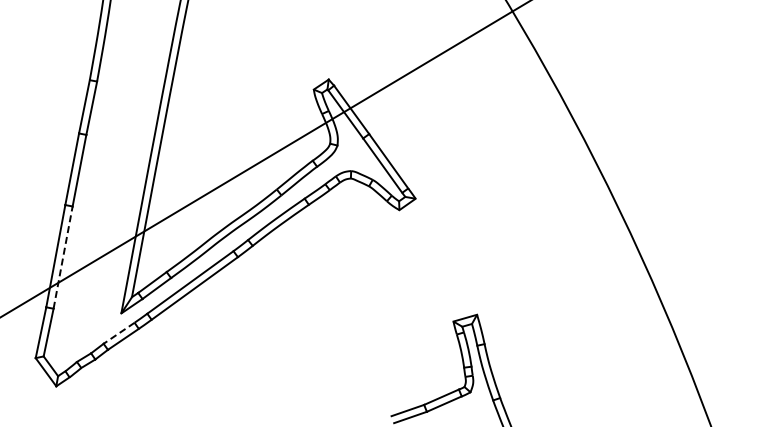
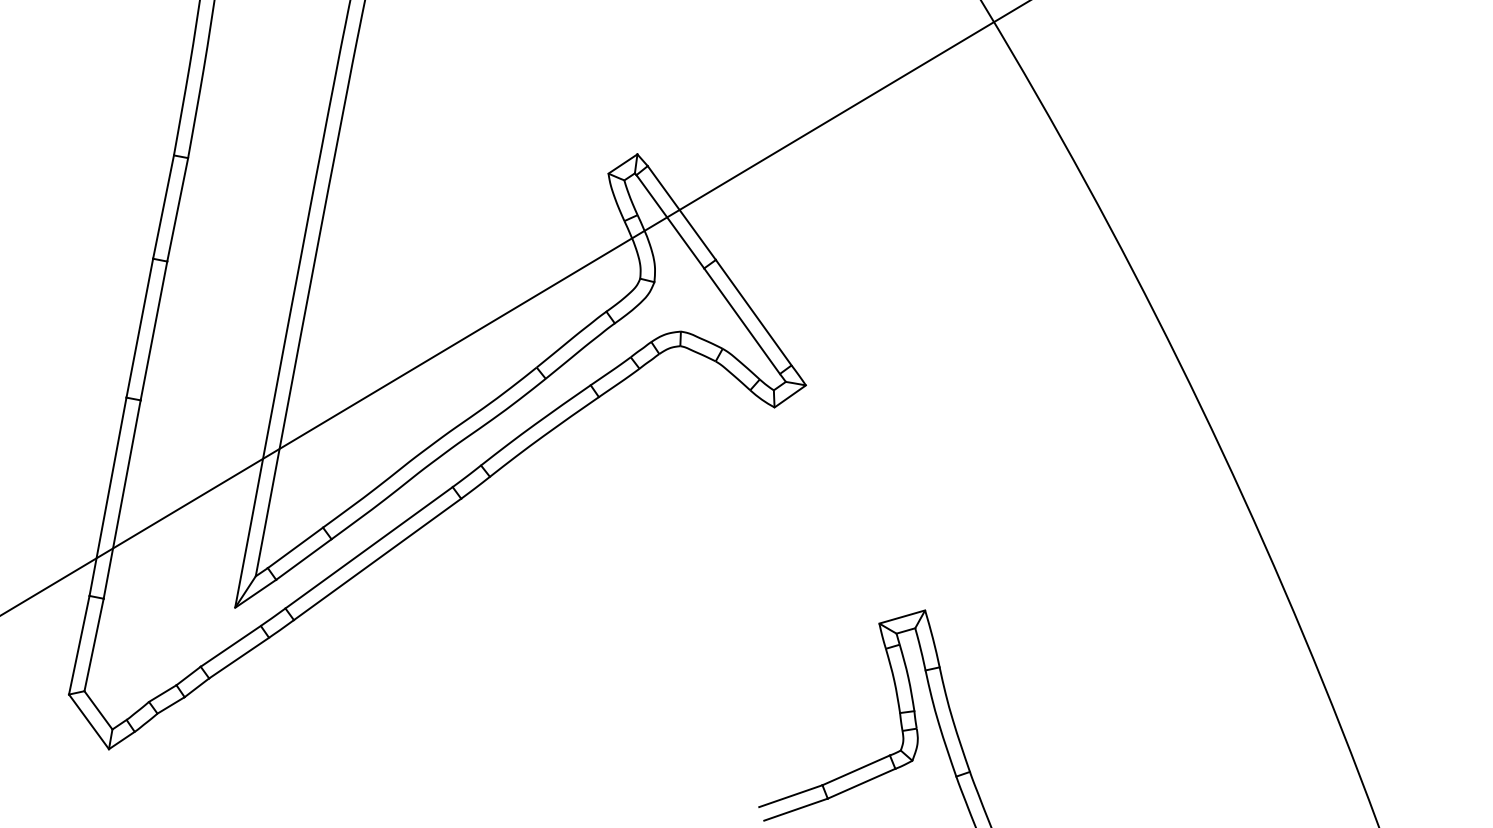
line: (63, 257) -> (122, 499), dashed -> solid
line: (119, 333) -> (231, 646), dashed -> solid

